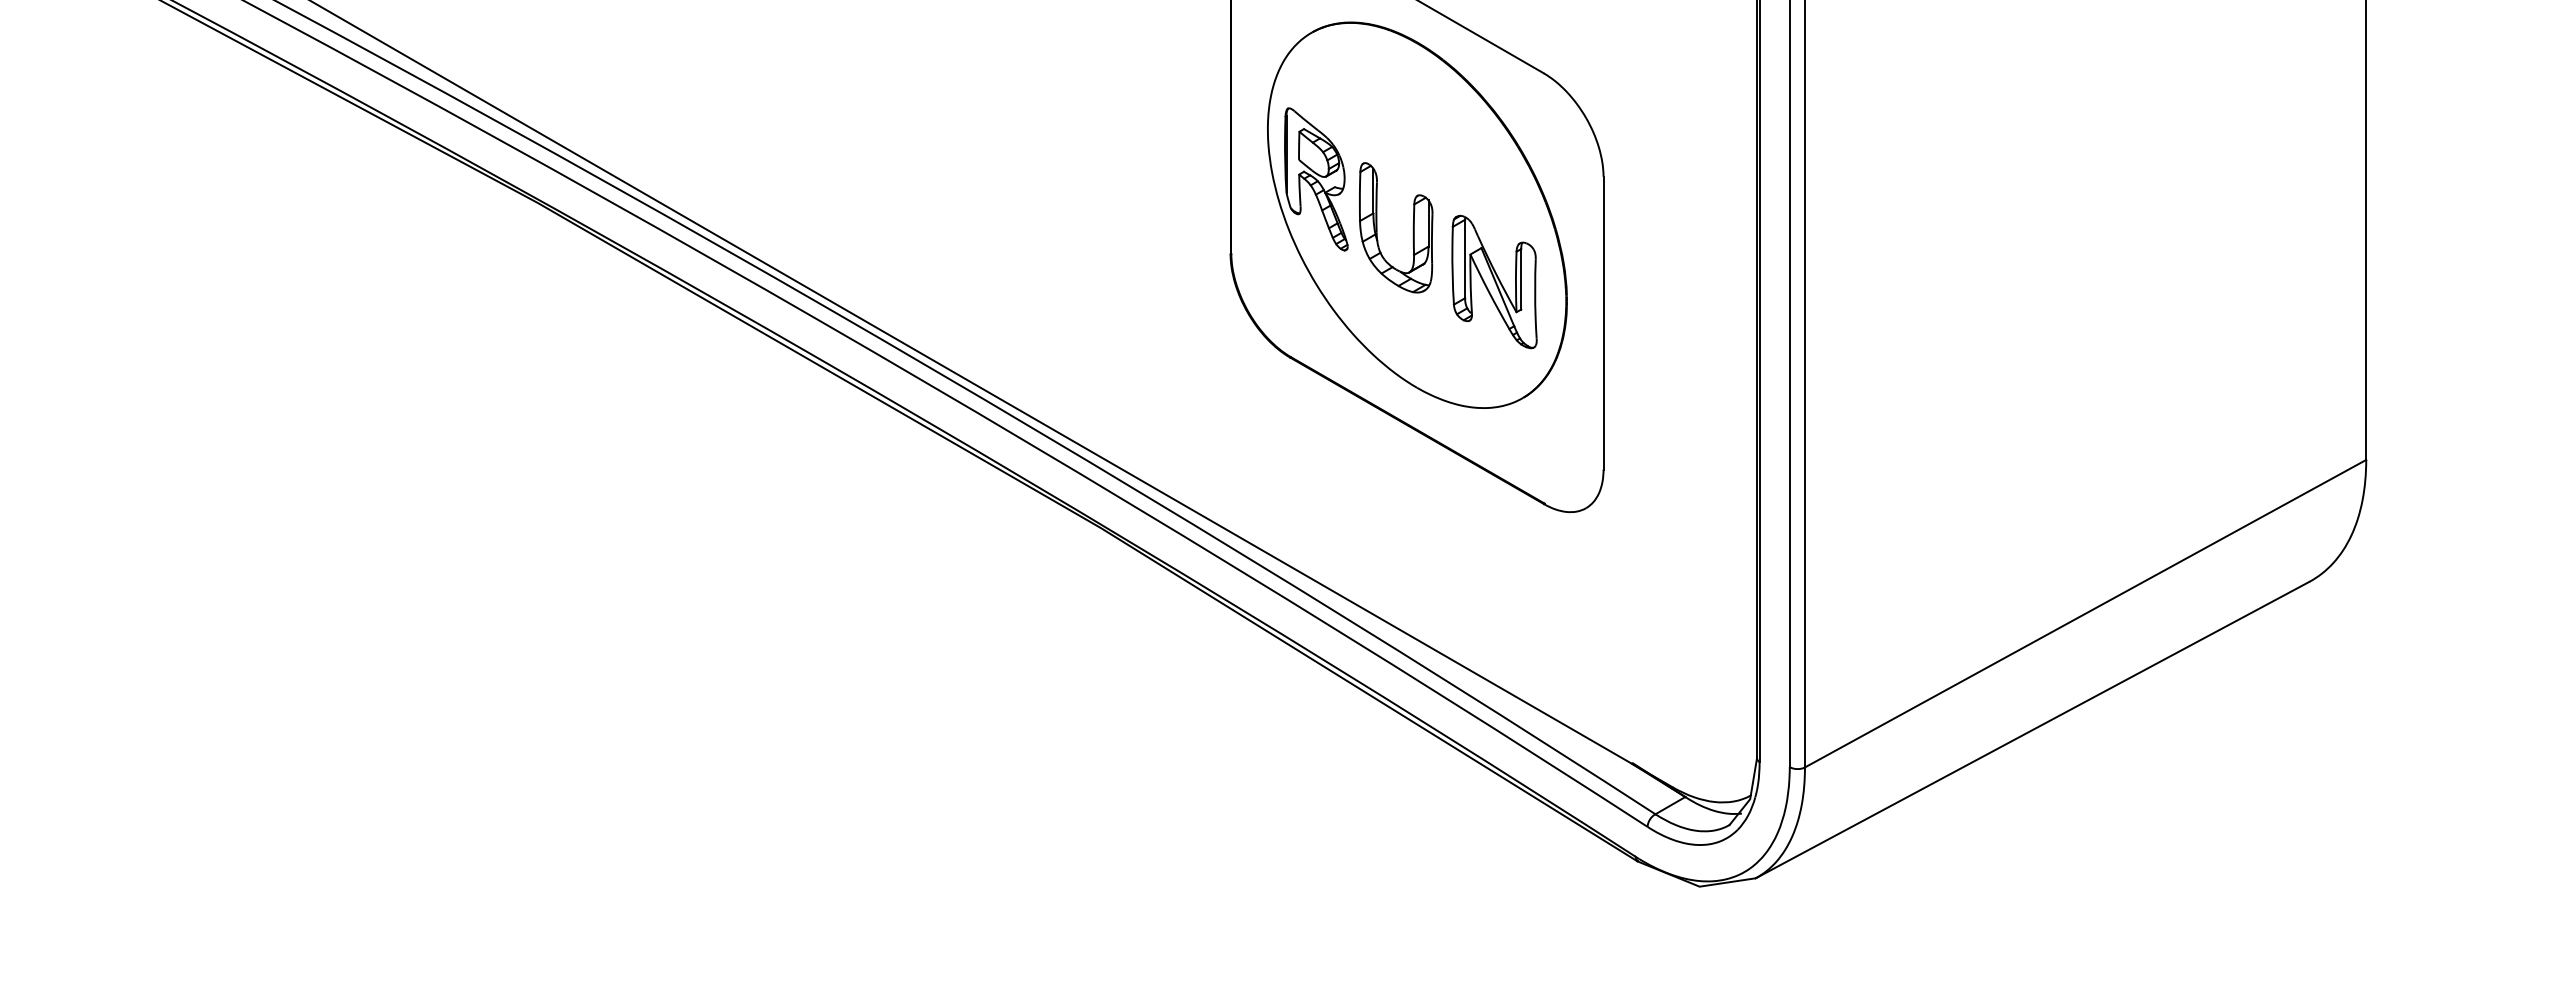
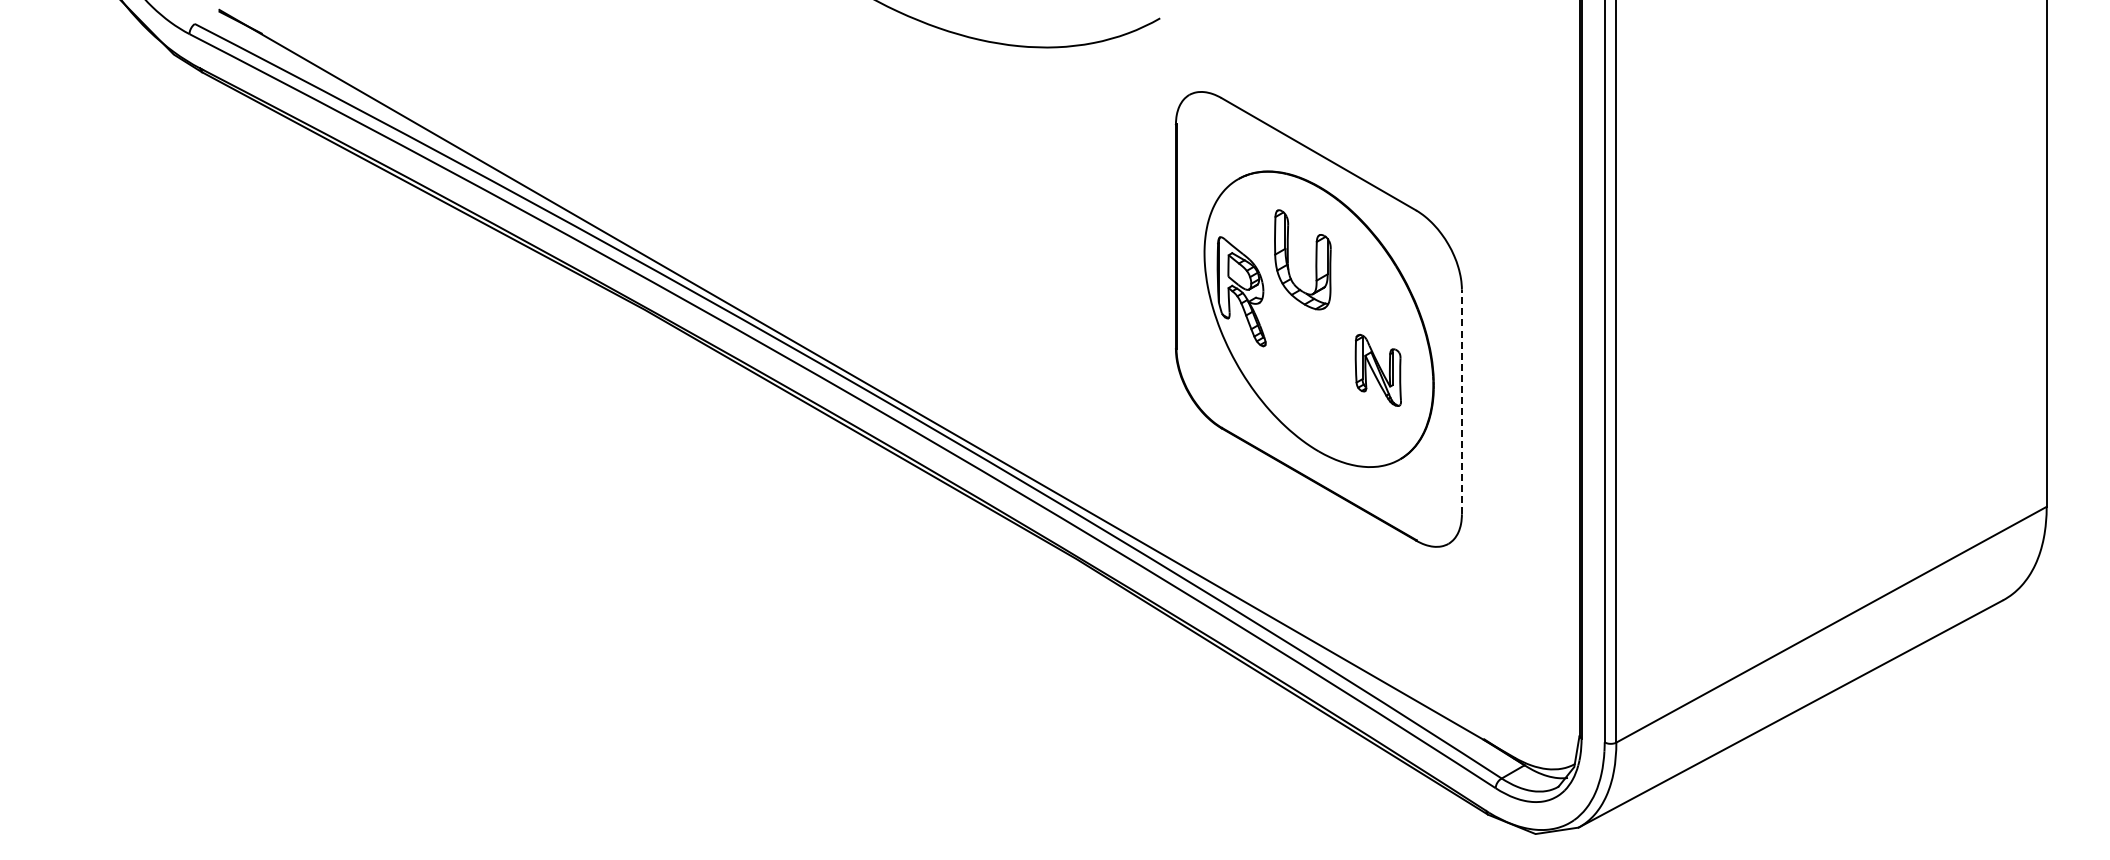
part: (1412, 227) -> (1315, 259), moved
part: (1494, 282) -> (1378, 370), size x0.7
line: (1603, 322) -> (1461, 401), solid -> dashed

